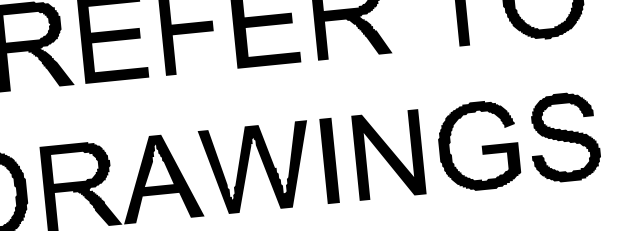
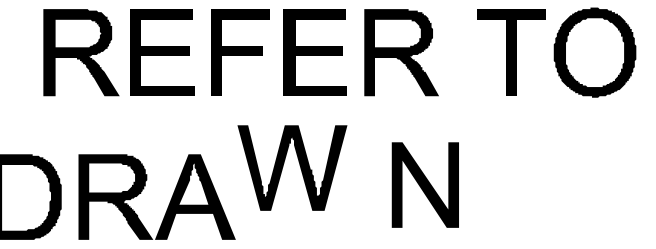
fill: (564, 136) -> (601, 196), removed
fill: (478, 145) -> (515, 196), removed
part: (387, 154) -> (424, 184), moved
part: (329, 160) -> (365, 196), removed
part: (263, 164) -> (299, 165), moved

